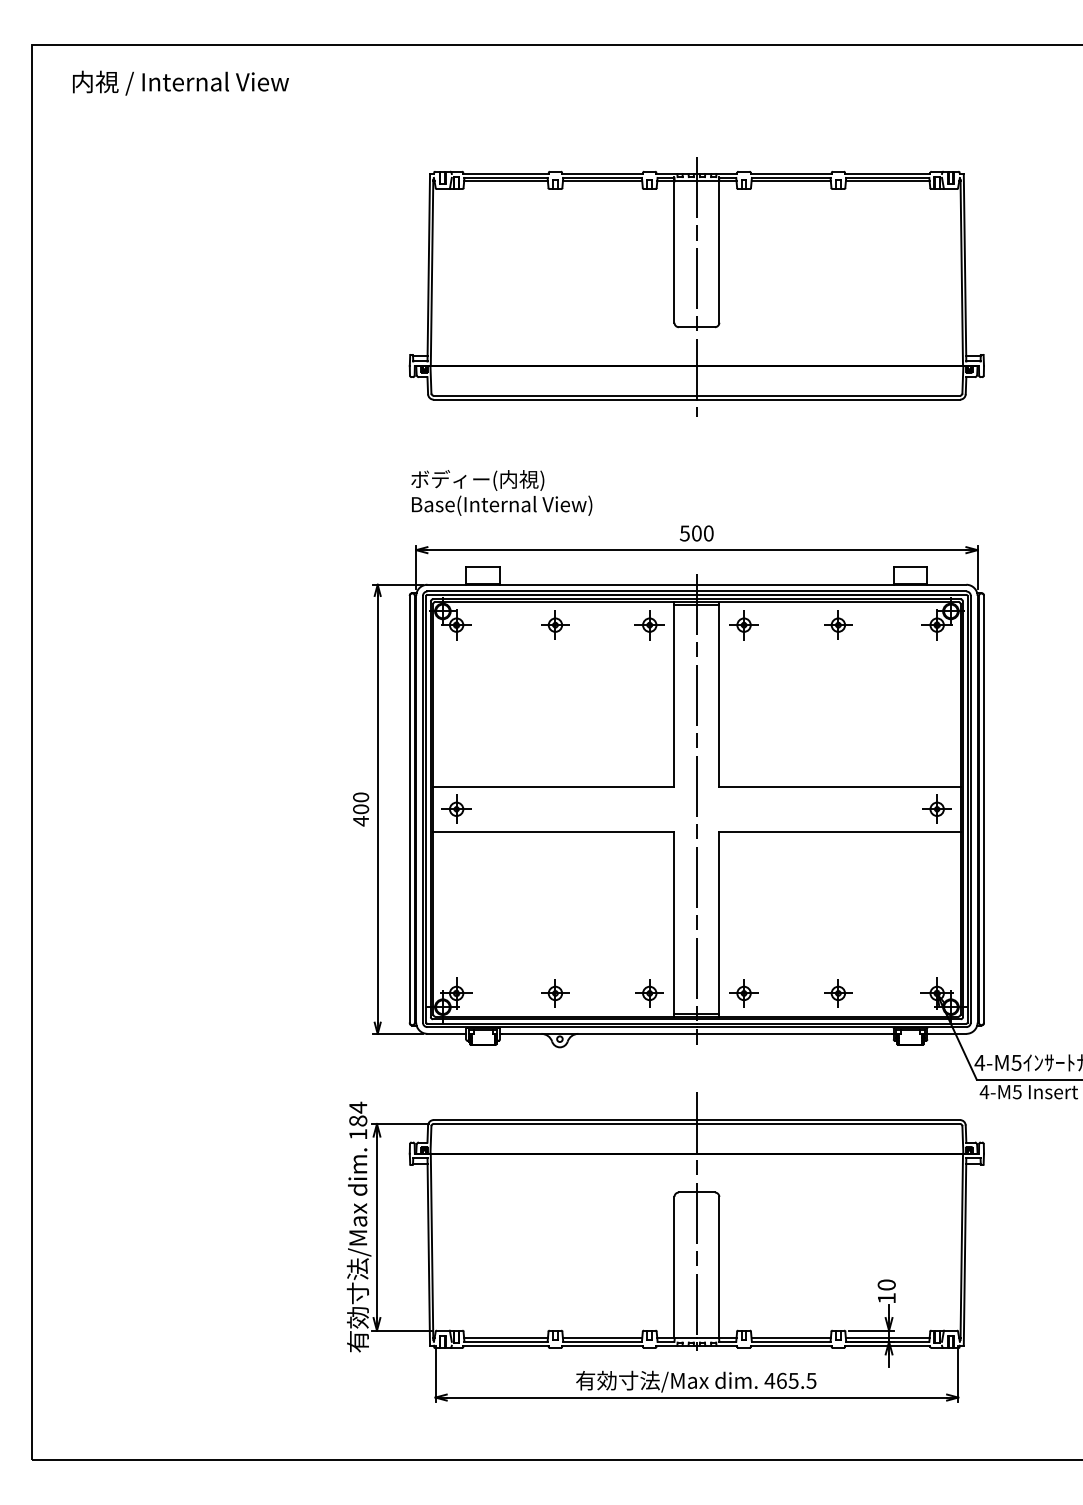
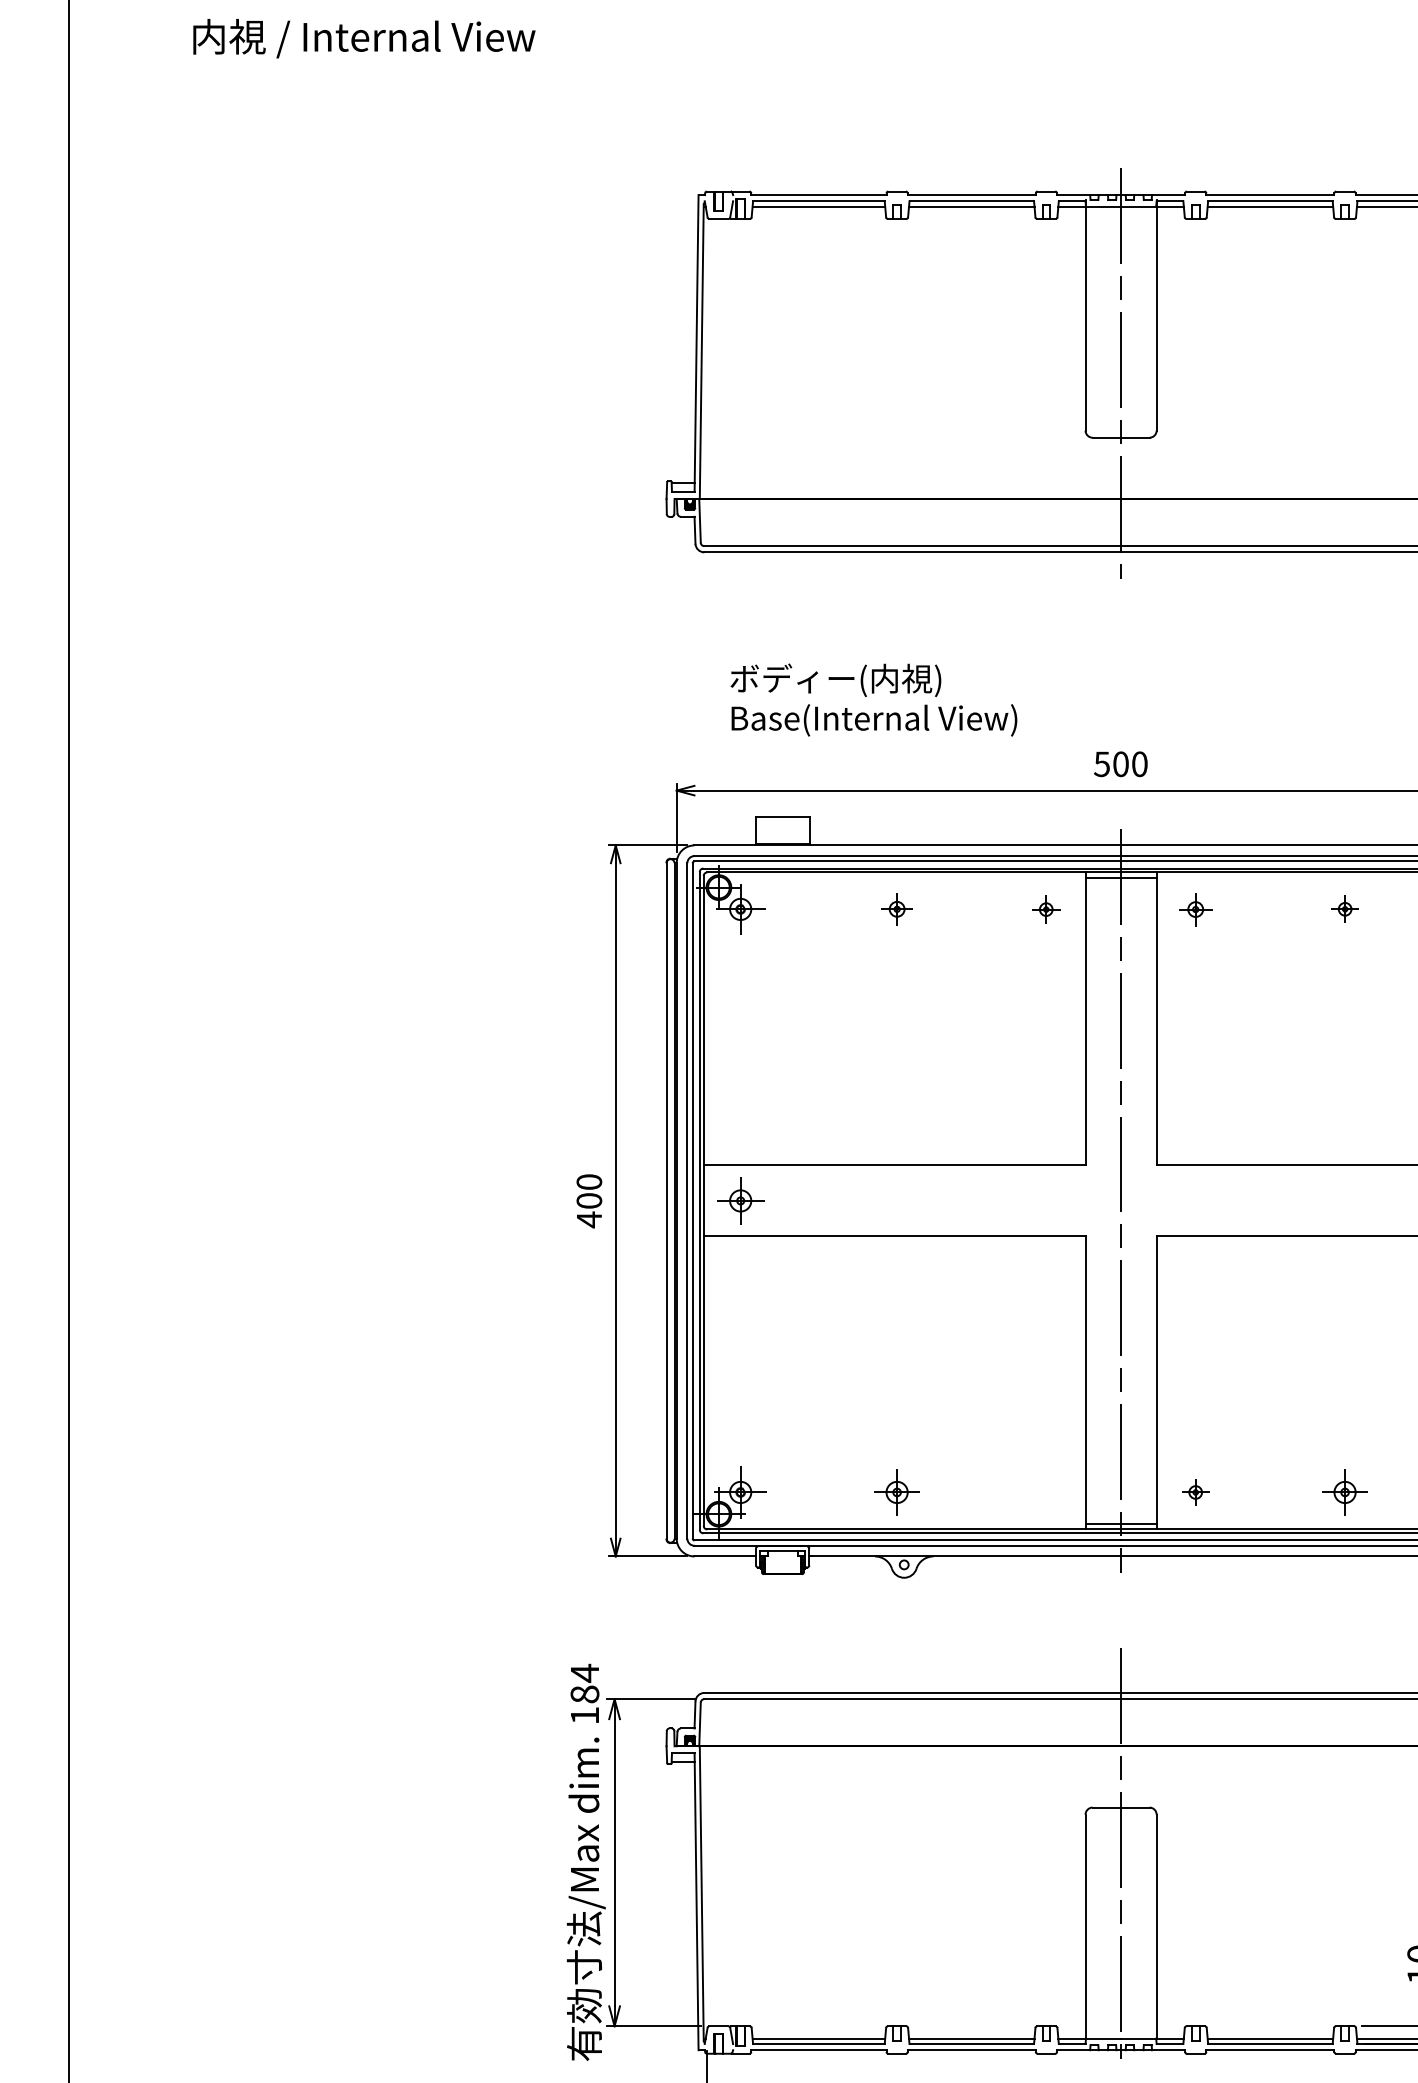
text: (180, 82) -> (363, 37), moved
text: (501, 492) -> (873, 699), moved
part: (555, 624) -> (897, 908), size x0.7
part: (838, 624) -> (1345, 908), size x0.6
part: (649, 625) -> (1046, 909), size x0.6
part: (743, 625) -> (1194, 909), size x0.7
part: (649, 993) -> (1046, 1492), removed
part: (743, 993) -> (1194, 1492), size x0.6

